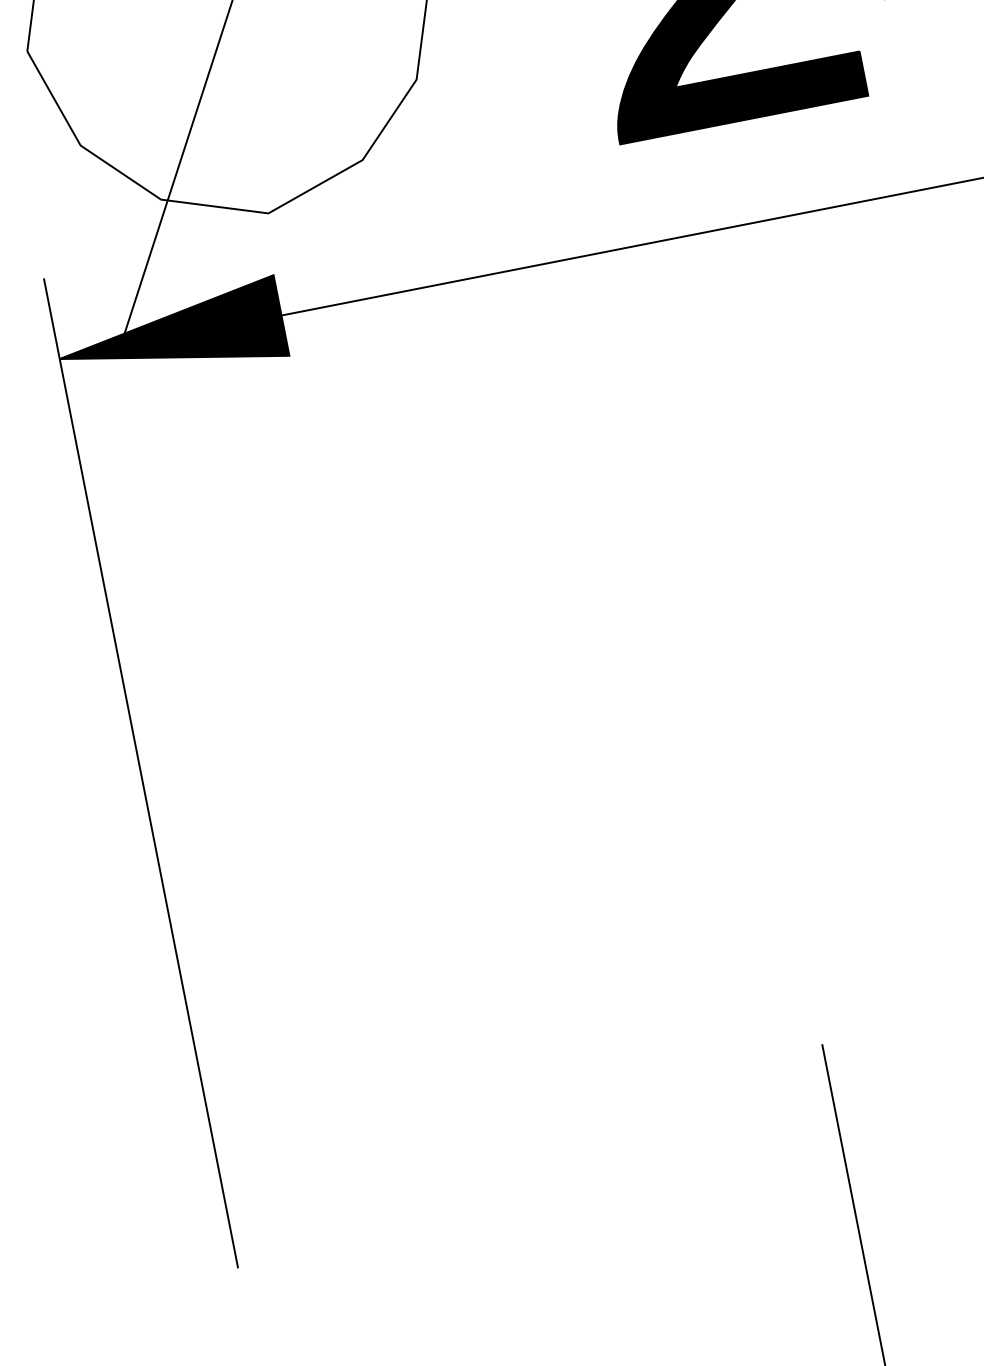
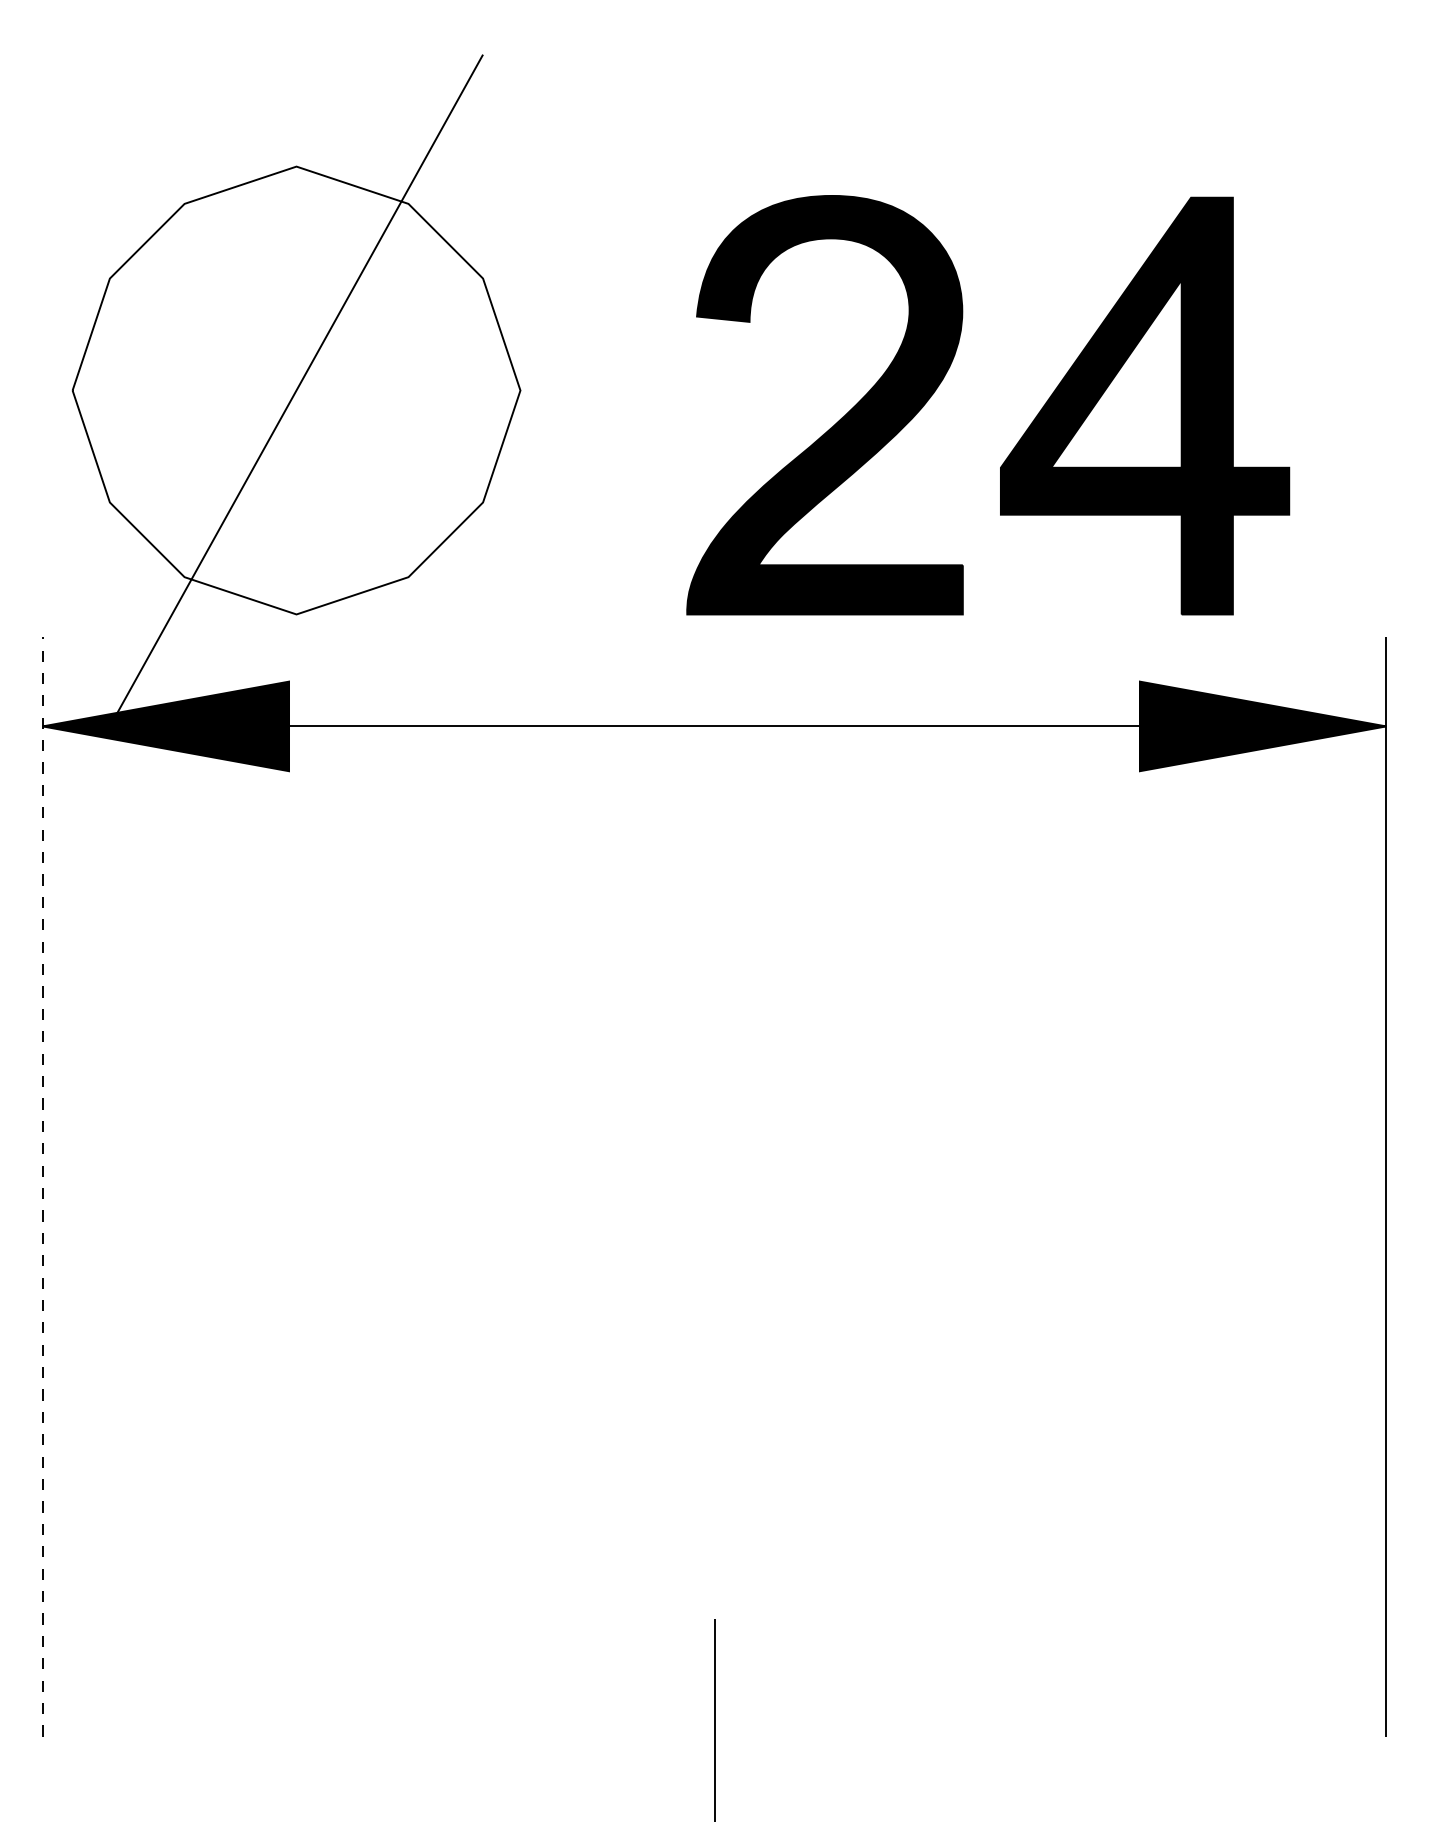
line: (140, 773) -> (42, 1186), solid -> dashed

